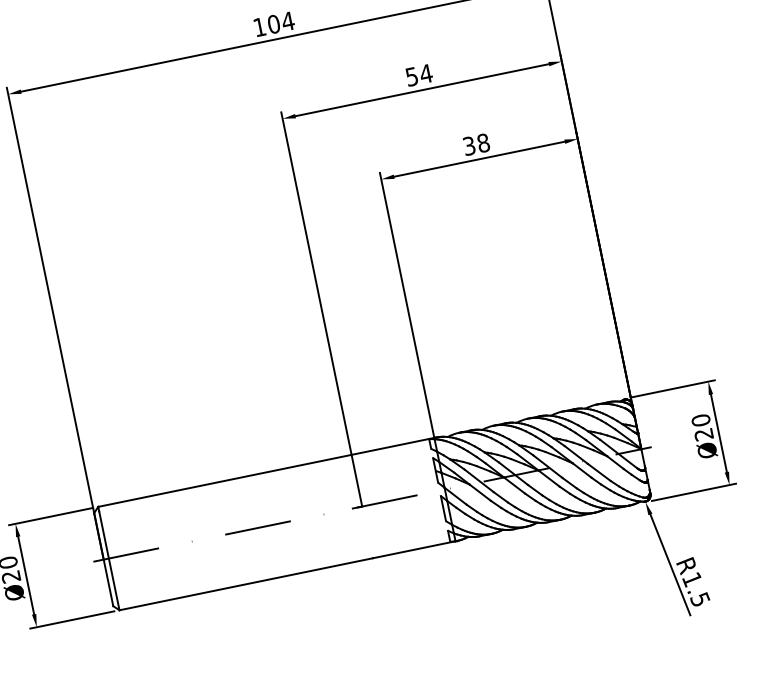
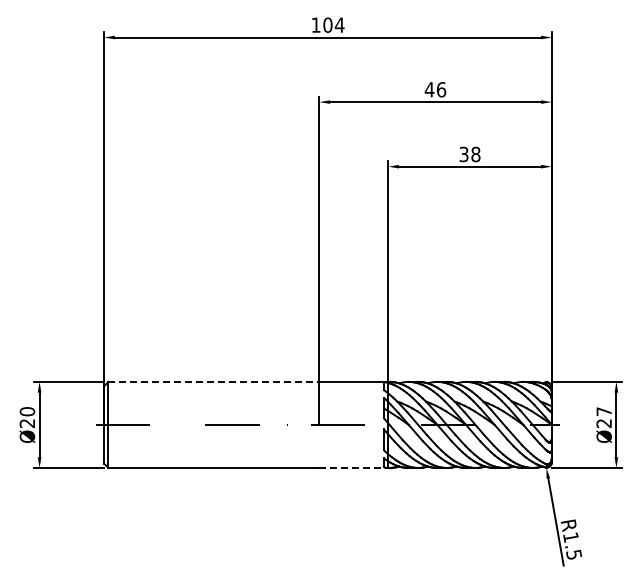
text: (418, 75) -> (435, 89), 54 -> 46
text: (700, 420) -> (603, 411), Ø20 -> Ø27
line: (225, 480) -> (214, 381), solid -> dashed
line: (414, 549) -> (354, 467), solid -> dashed

